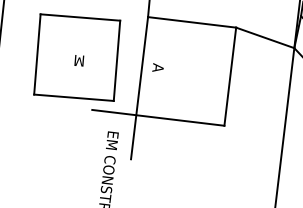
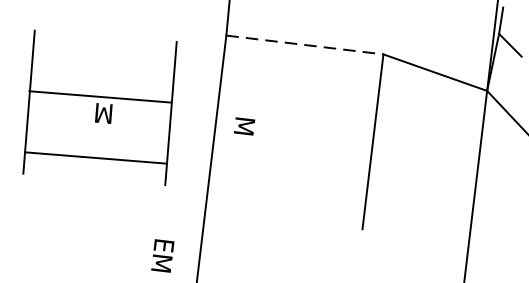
line: (80, 17) -> (100, 96), moved
line: (192, 22) -> (305, 45), solid -> dashed
text: (158, 68) -> (244, 127), A -> M
line: (73, 97) -> (95, 157), moved
line: (158, 117) -> (244, 214), removed

